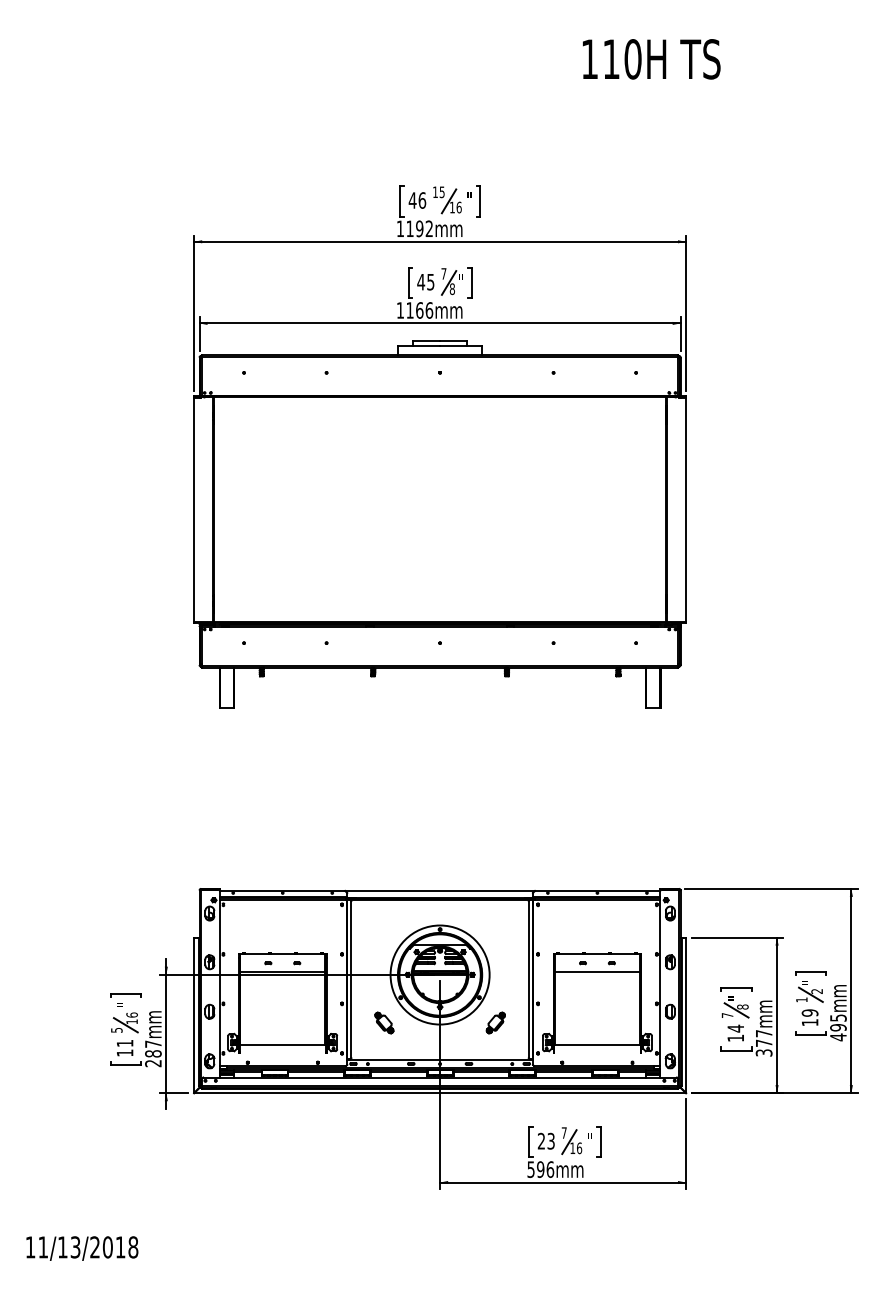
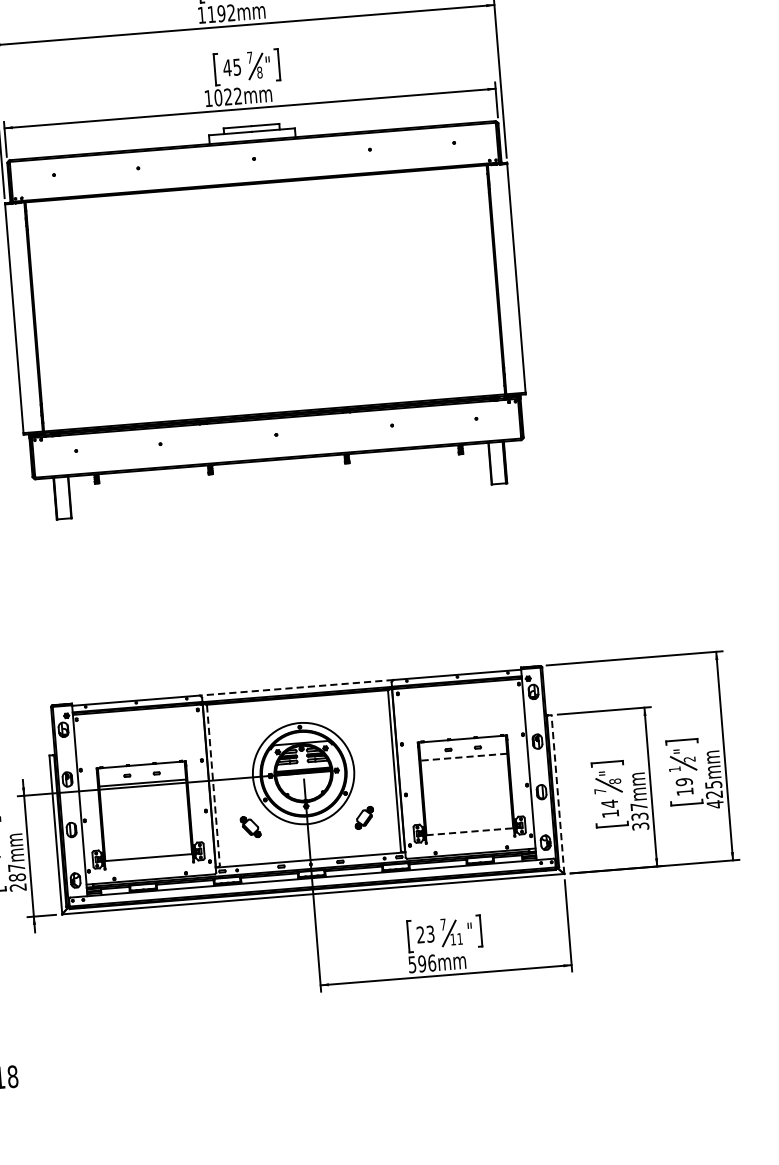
text: (419, 310) -> (227, 97), 1166mm -> 1022mm
line: (440, 890) -> (297, 687), solid -> dashed
line: (597, 971) -> (463, 757), solid -> dashed
line: (351, 979) -> (213, 785), solid -> dashed
line: (686, 1015) -> (558, 794), solid -> dashed
text: (838, 1027) -> (714, 794), 495mm -> 425mm
text: (763, 1042) -> (639, 815), 377mm -> 337mm
line: (597, 1044) -> (469, 831), solid -> dashed
text: (579, 1148) -> (460, 939), 16 -> 11

